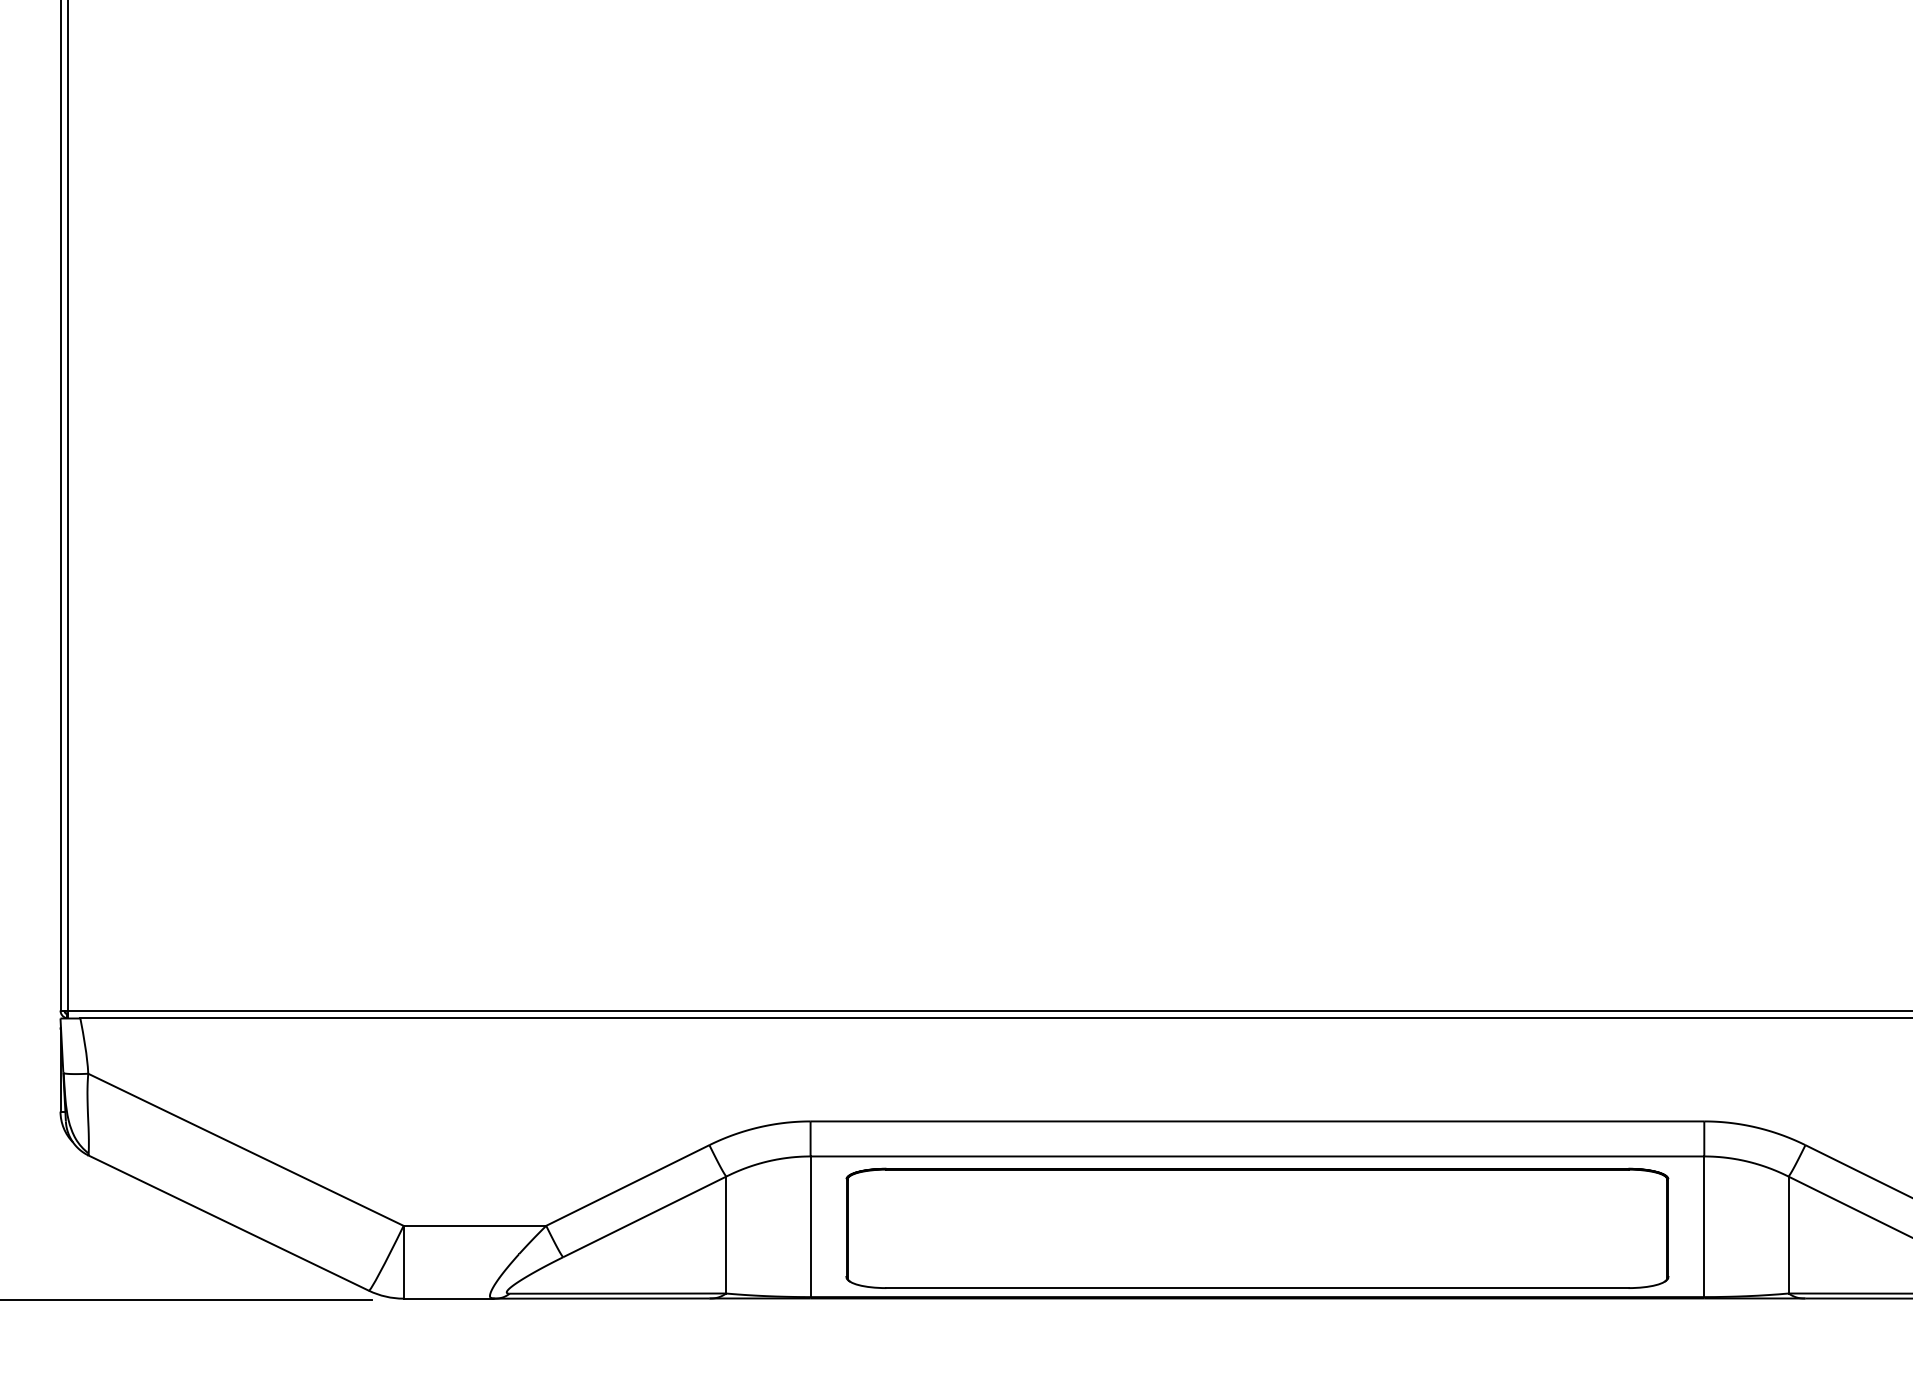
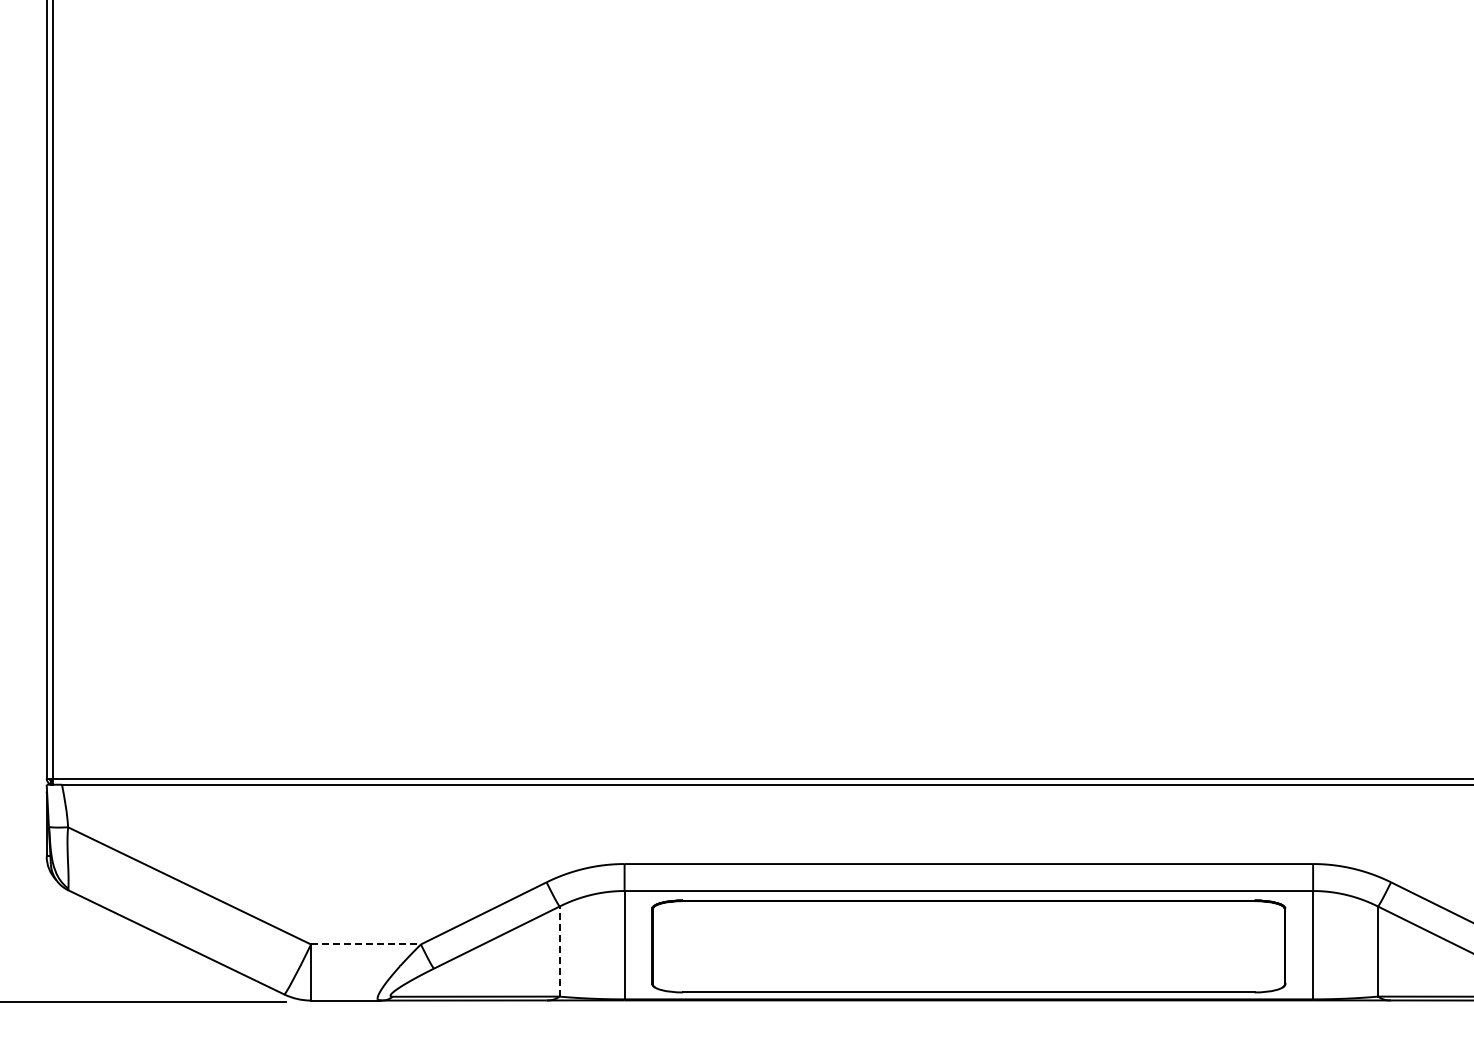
line: (474, 1225) -> (365, 944), solid -> dashed
line: (726, 1234) -> (559, 951), solid -> dashed

